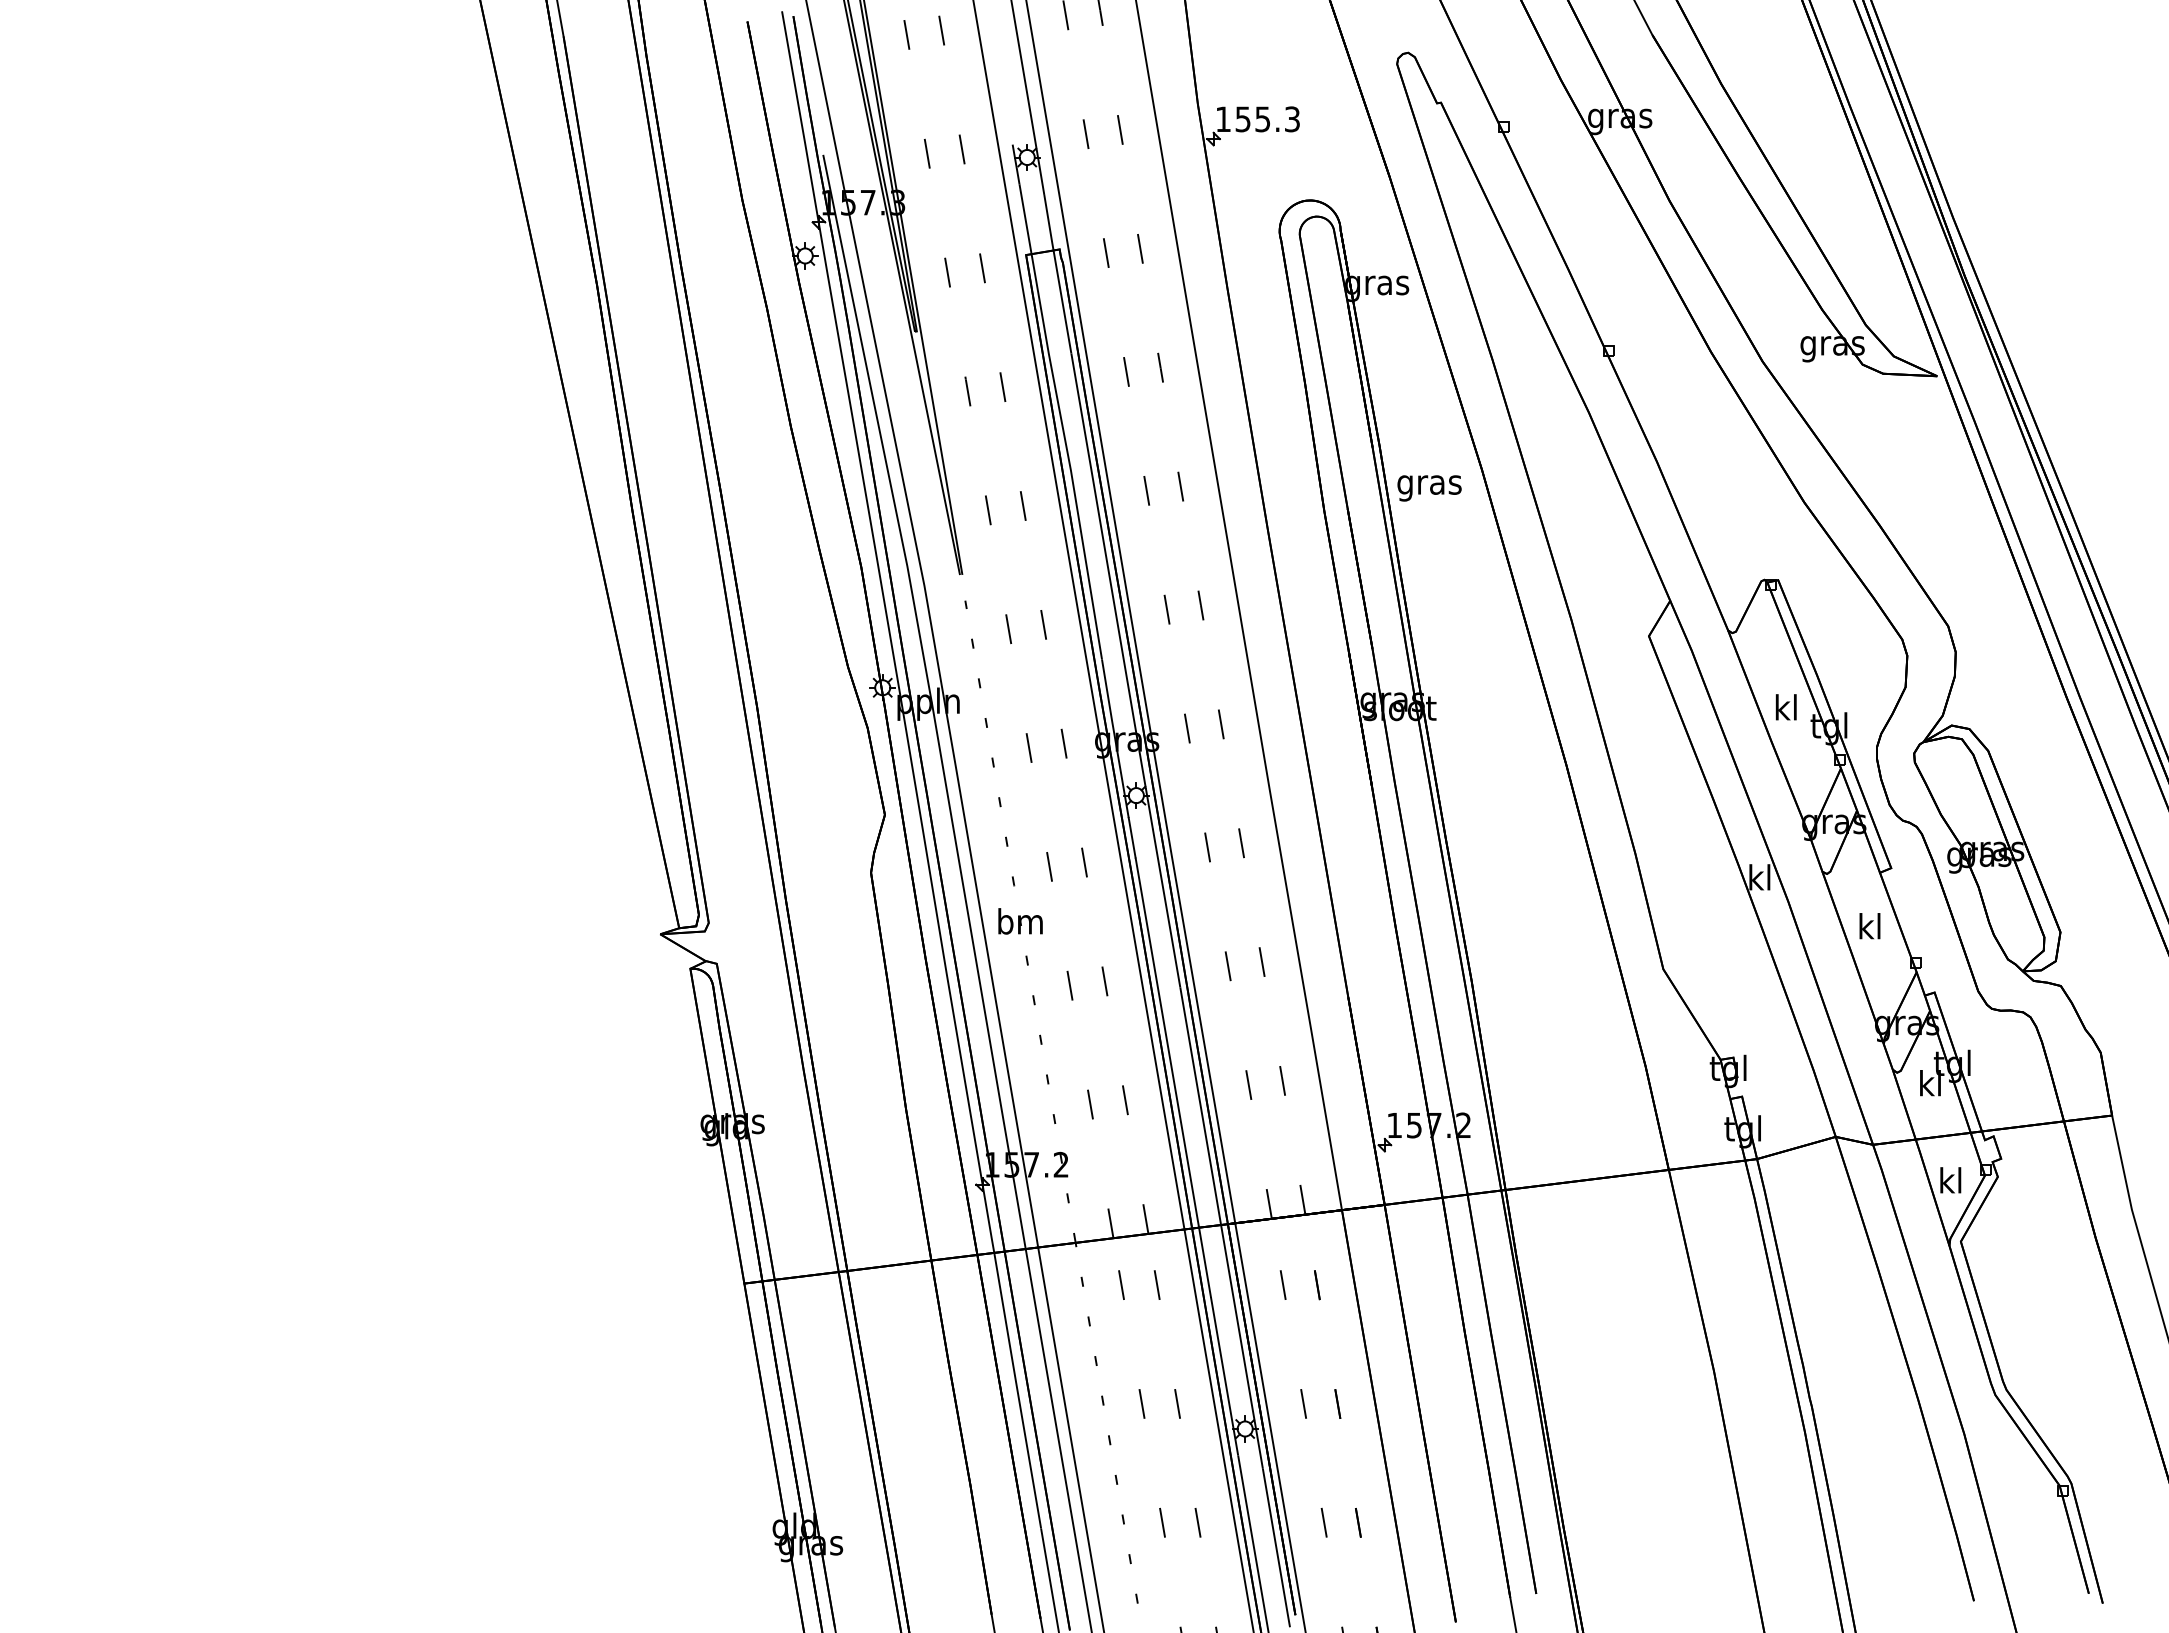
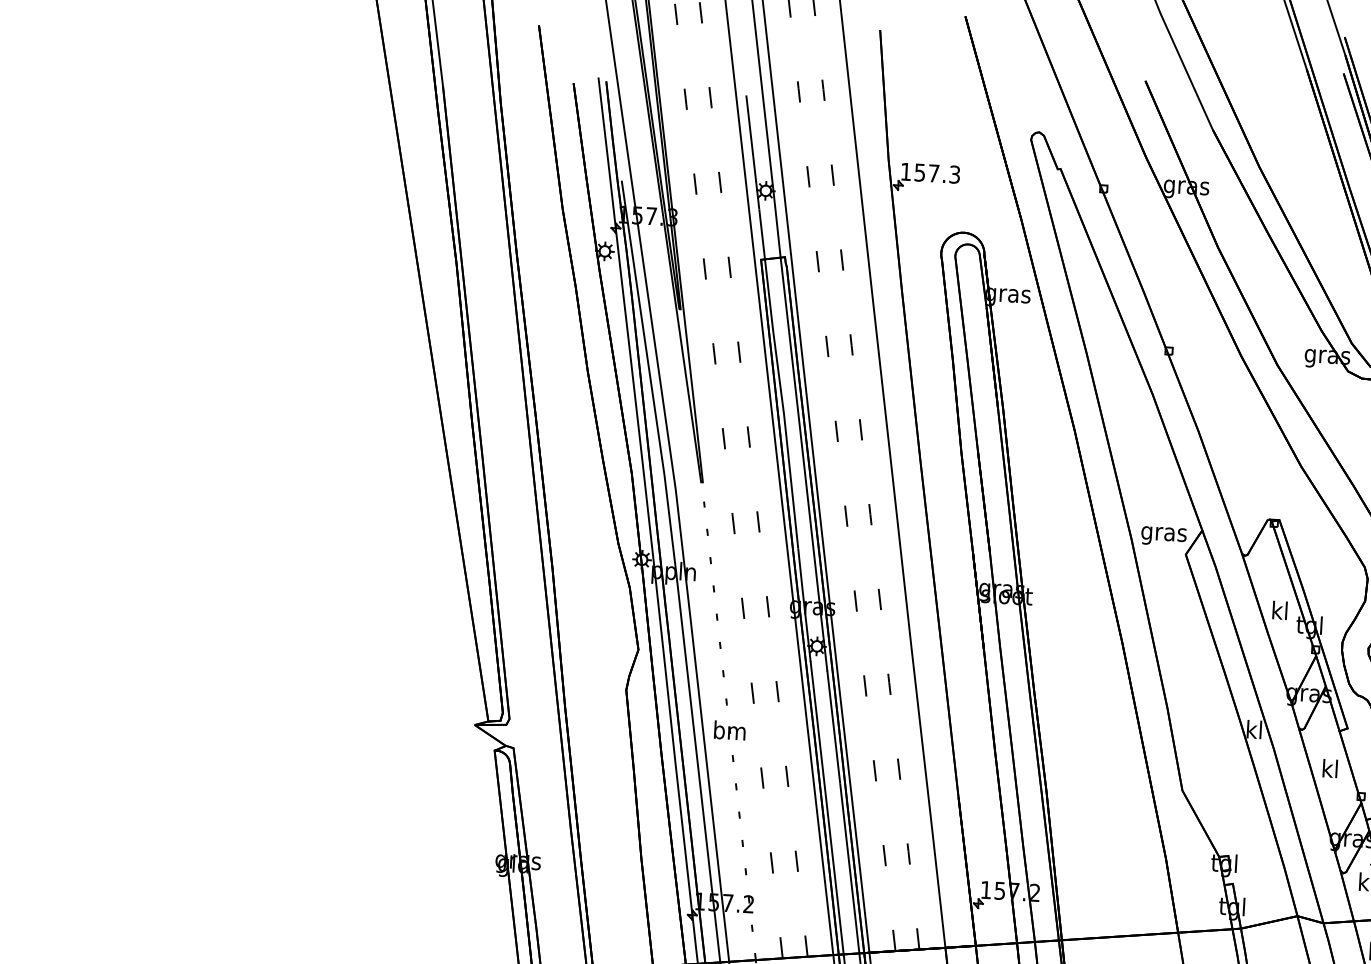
line: (1002, 84) -> (751, 138), added
text: (1262, 119) -> (933, 173), 155.3 -> 157.3
text: (1429, 488) -> (1163, 536), moved

